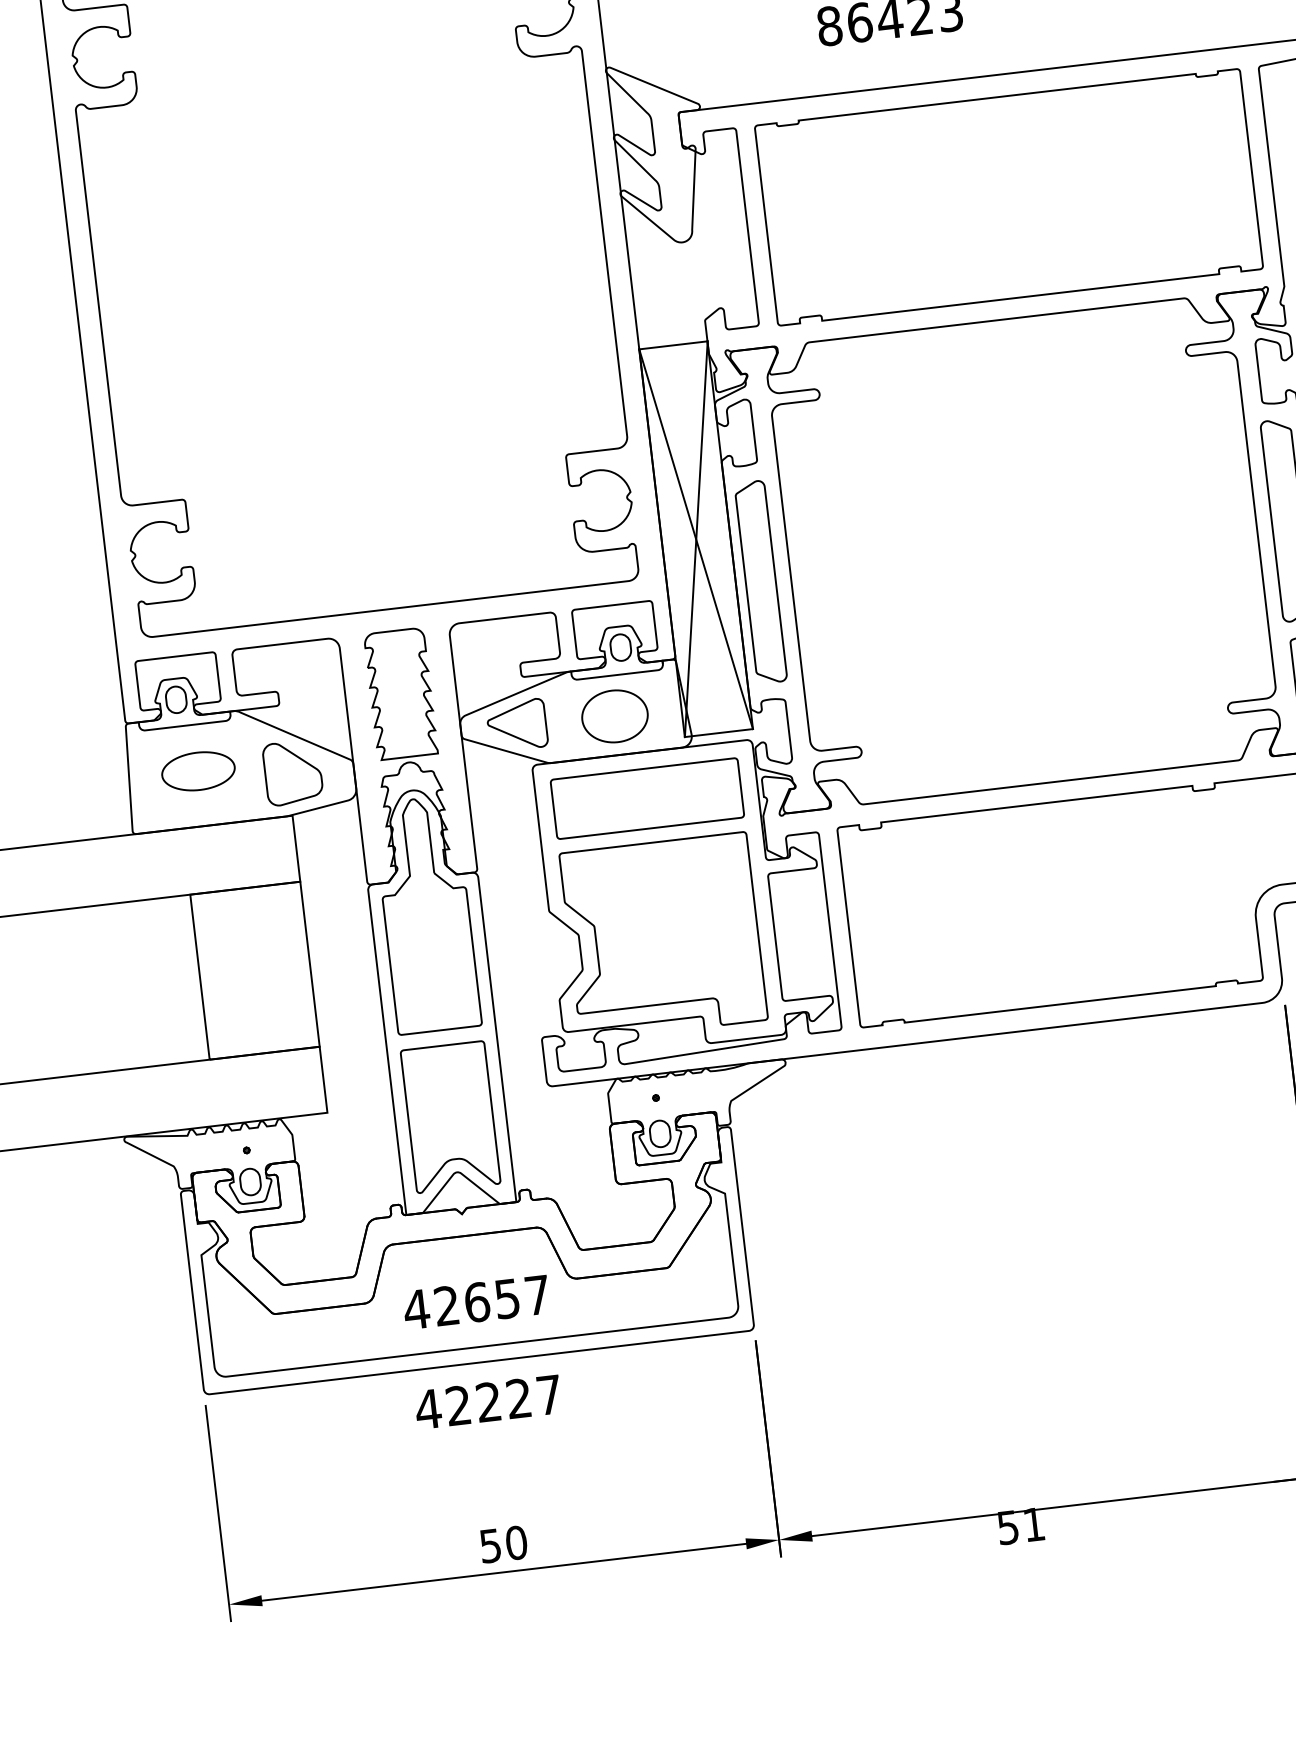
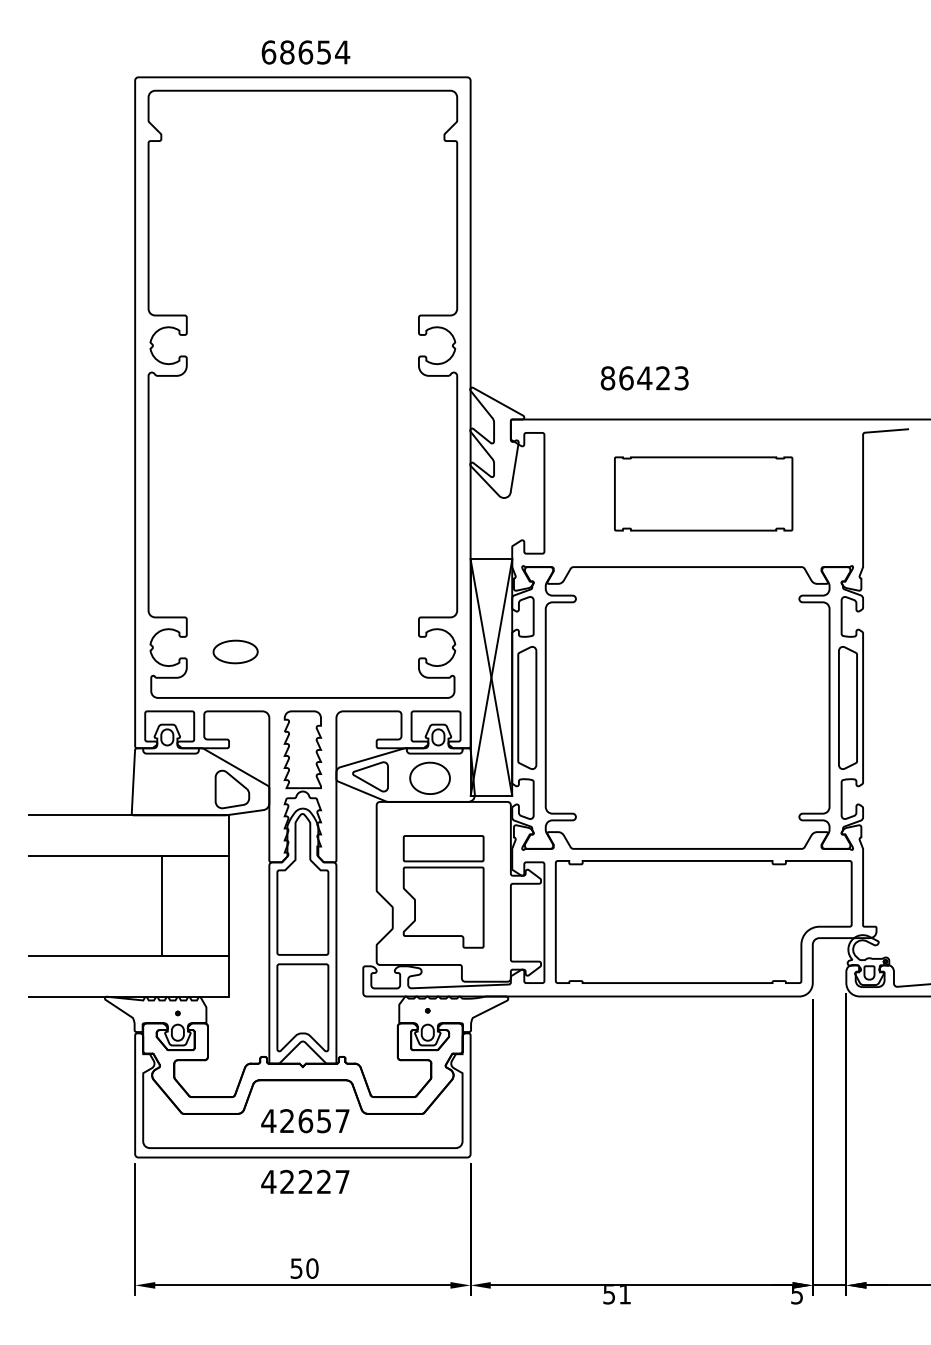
part: (1008, 196) -> (703, 493), size x0.6
part: (198, 770) -> (235, 651), moved
part: (658, 899) -> (443, 891), size x0.7

